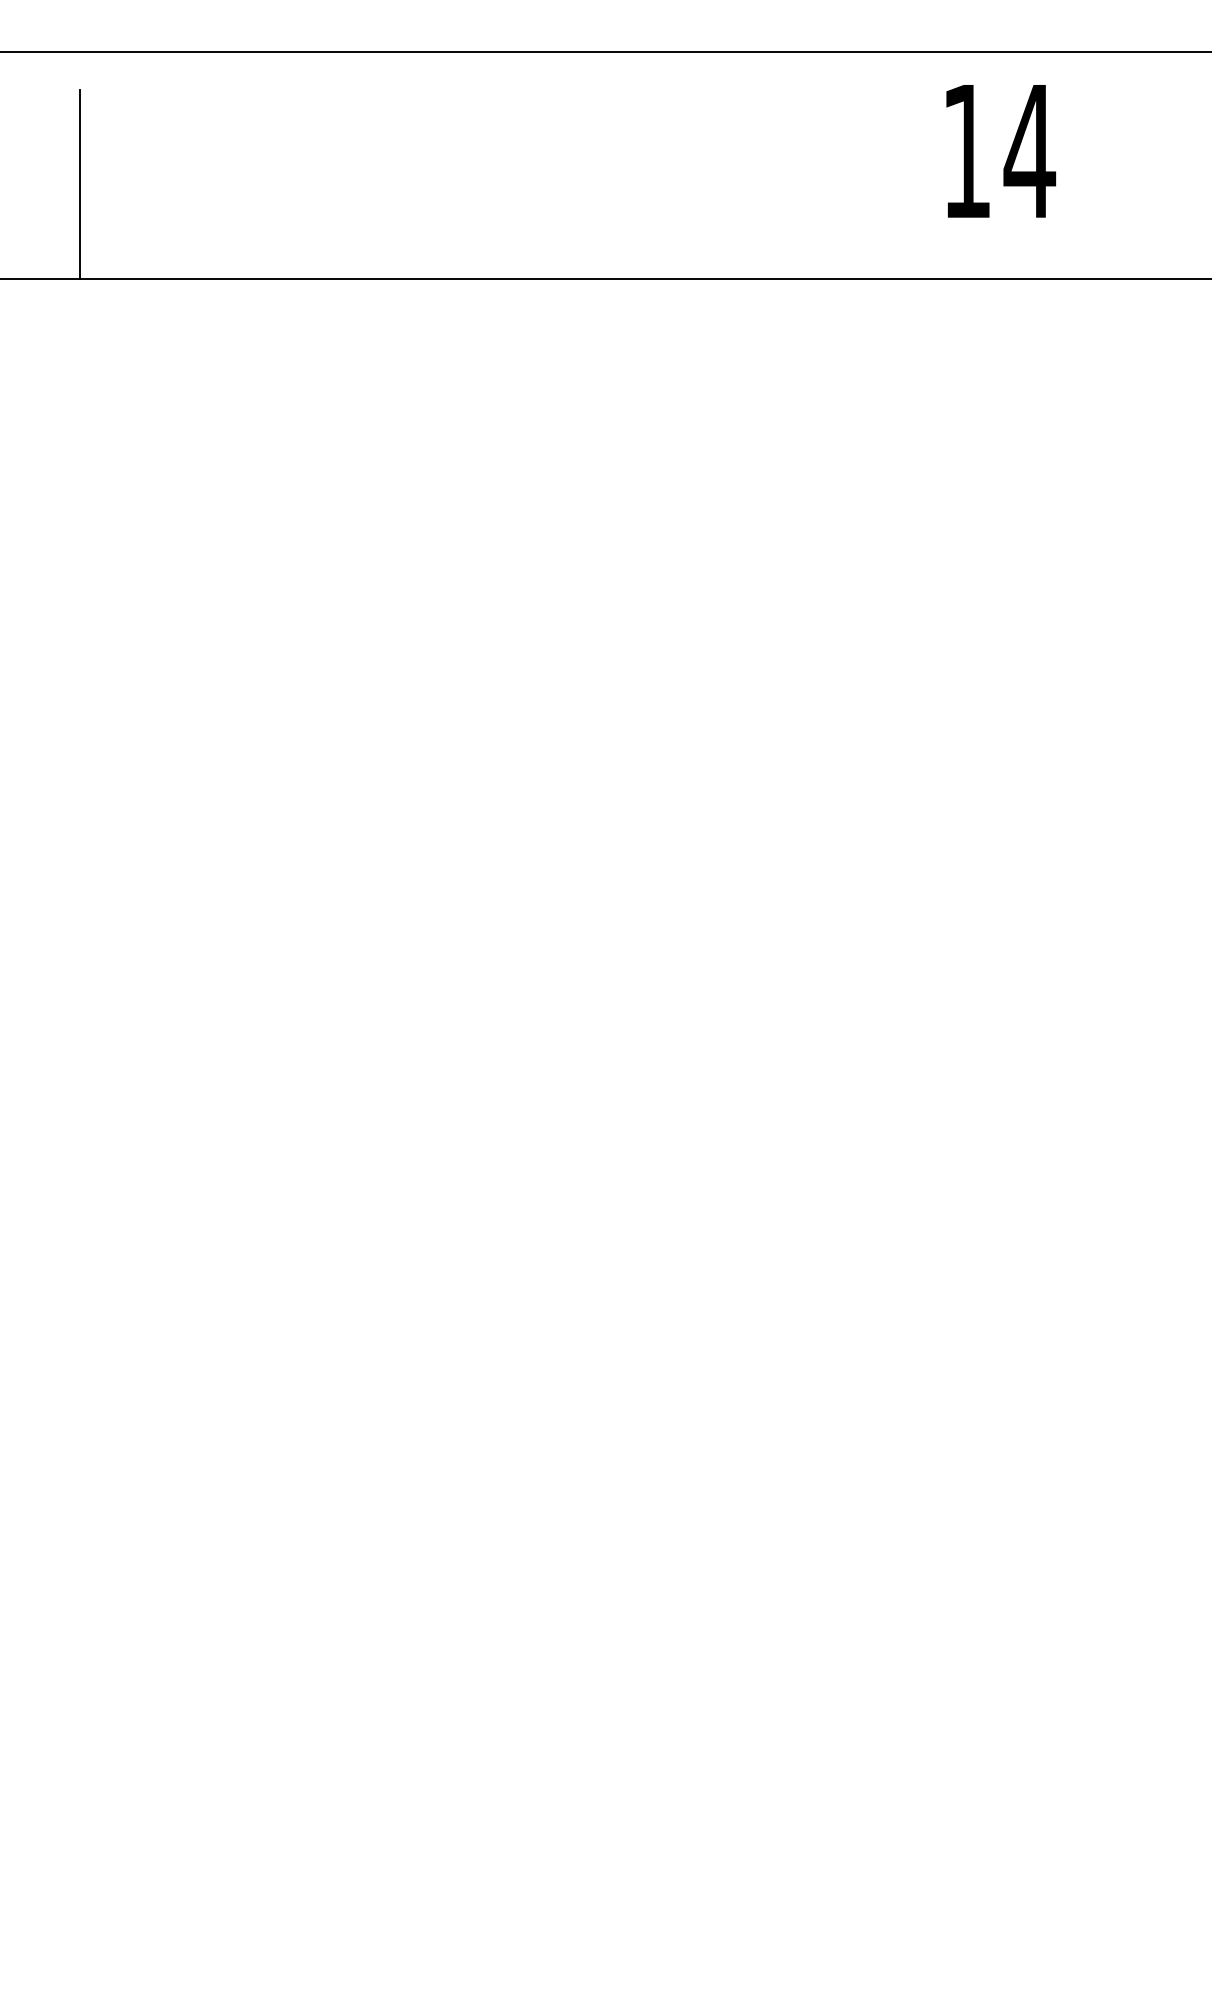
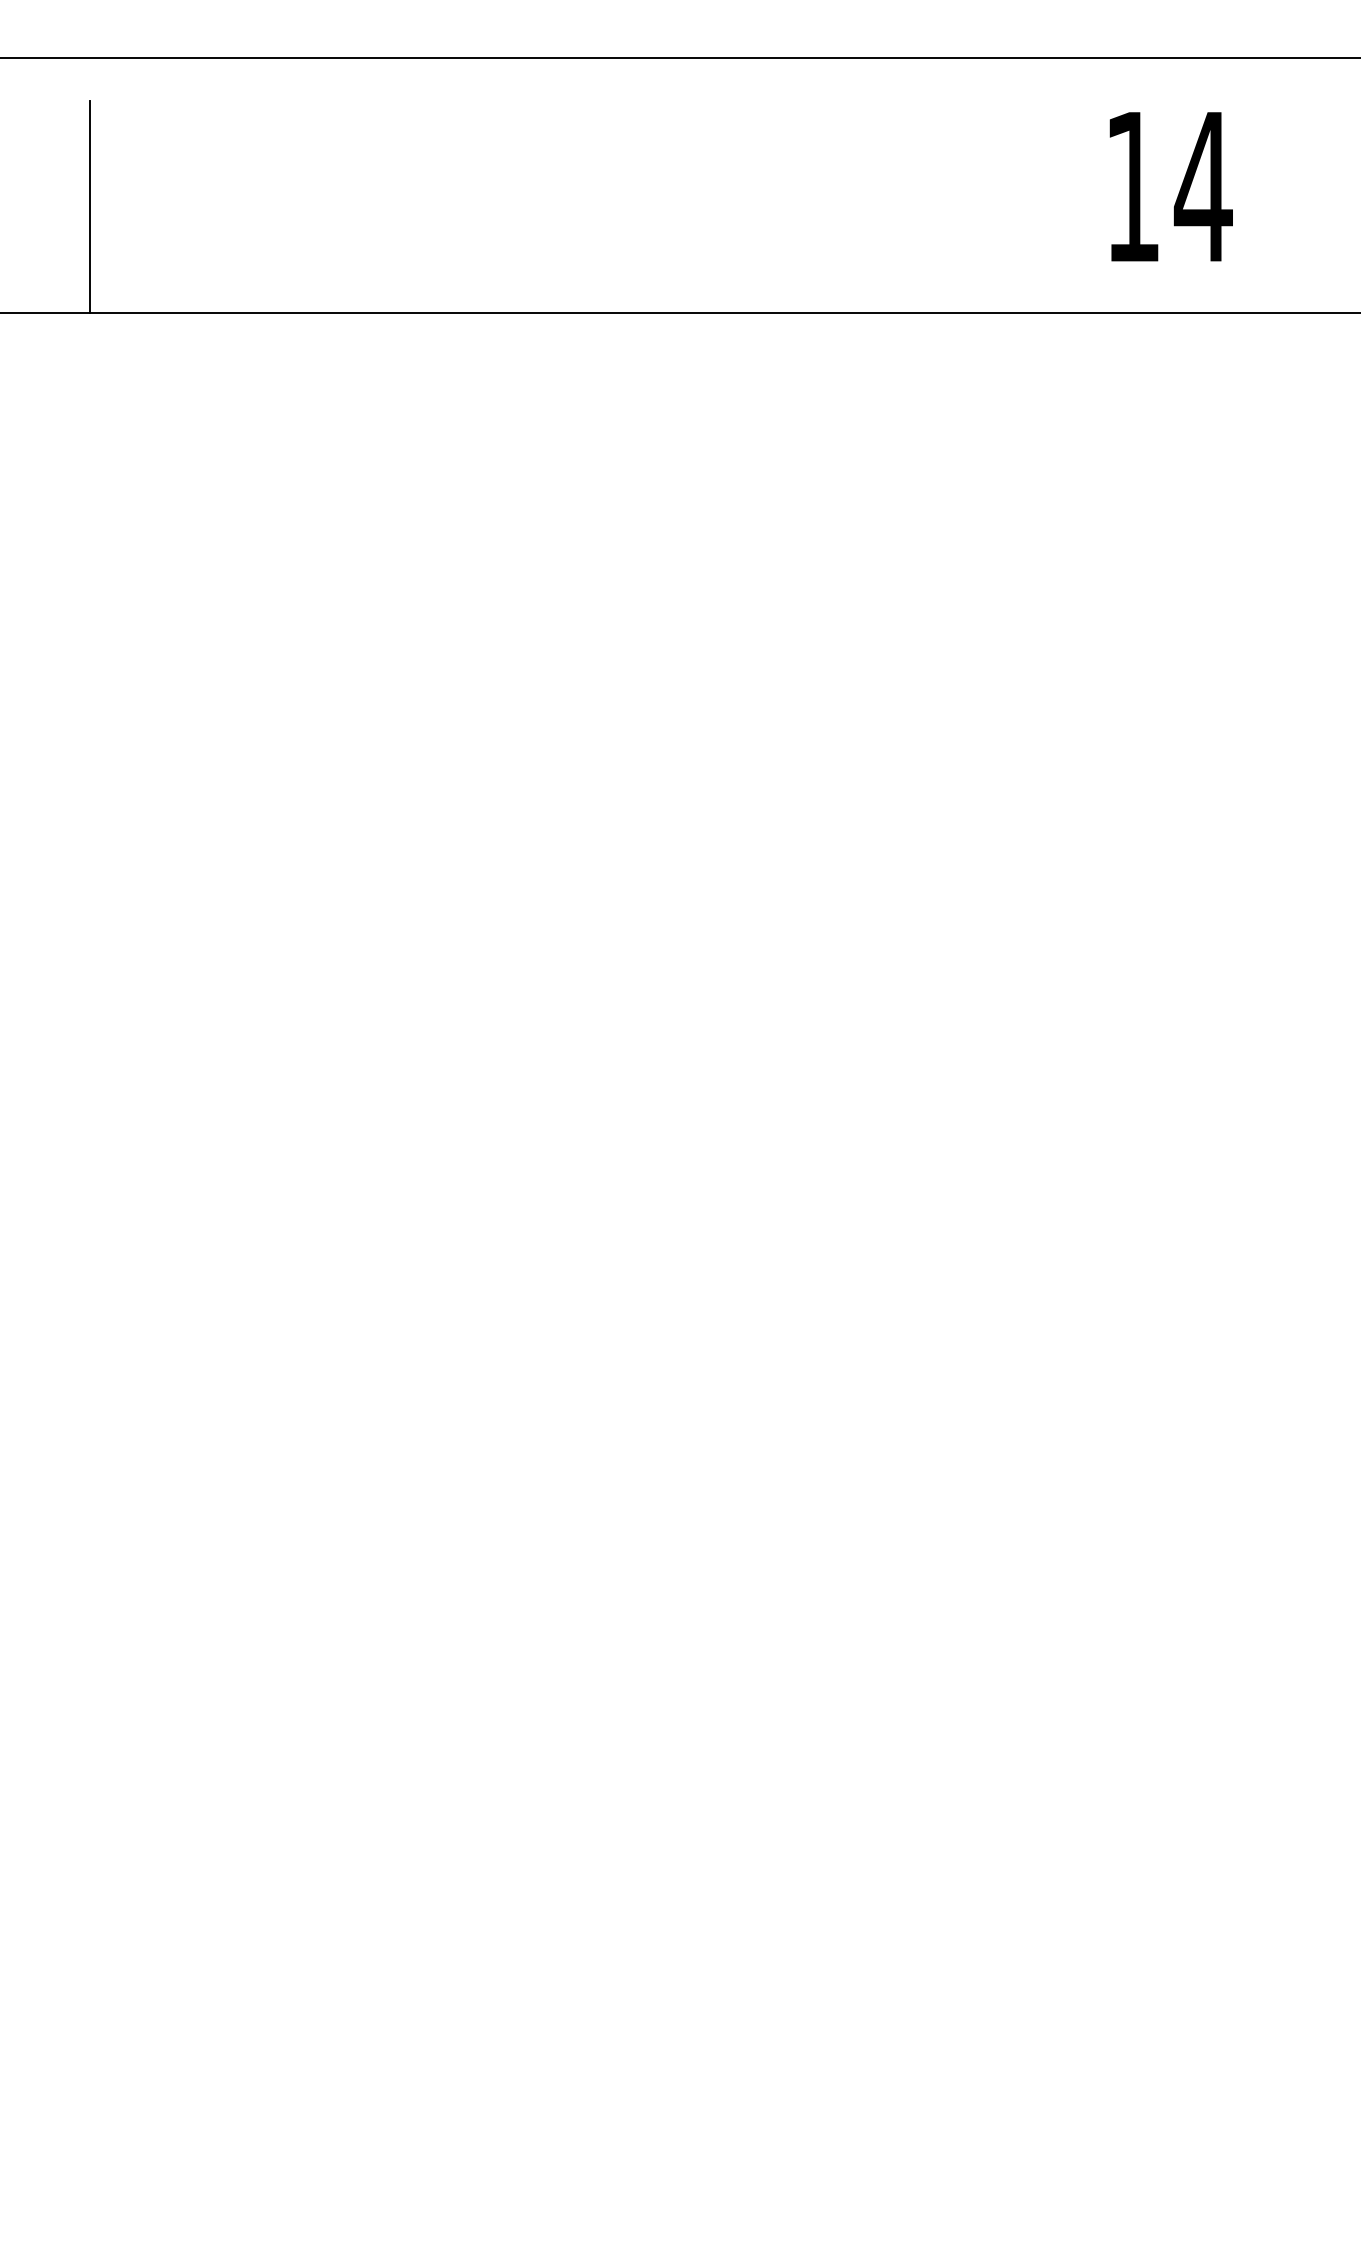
text: (1000, 151) -> (1170, 186), moved

